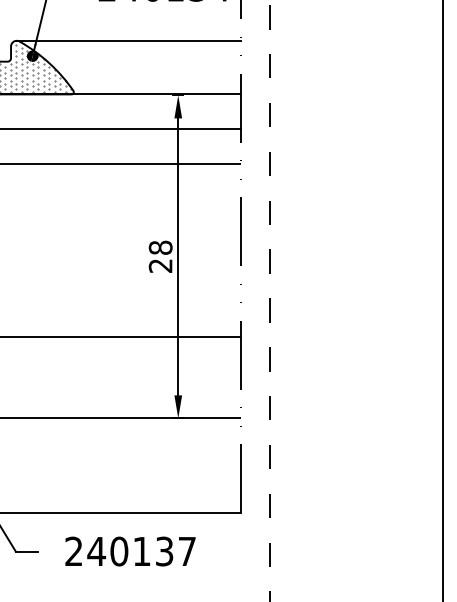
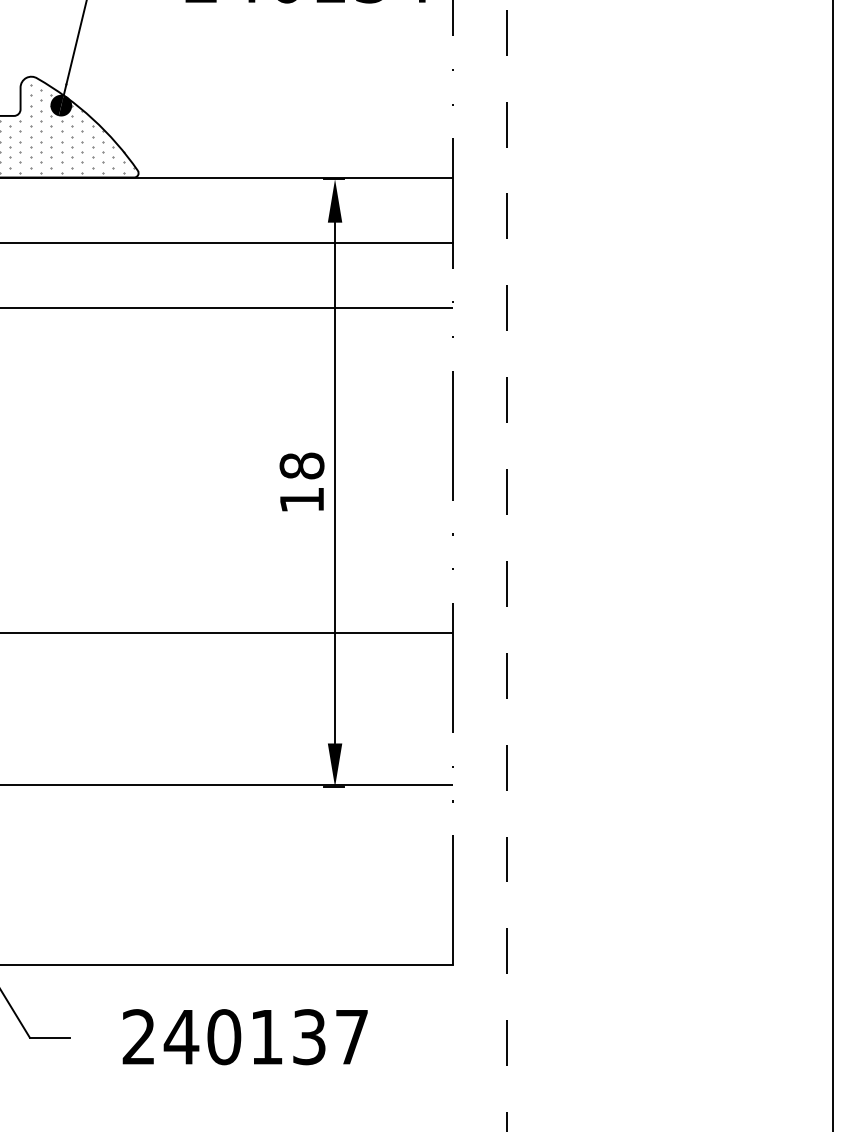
line: (128, 40) -> (241, 76), removed
text: (160, 265) -> (301, 499), 28 -> 18

